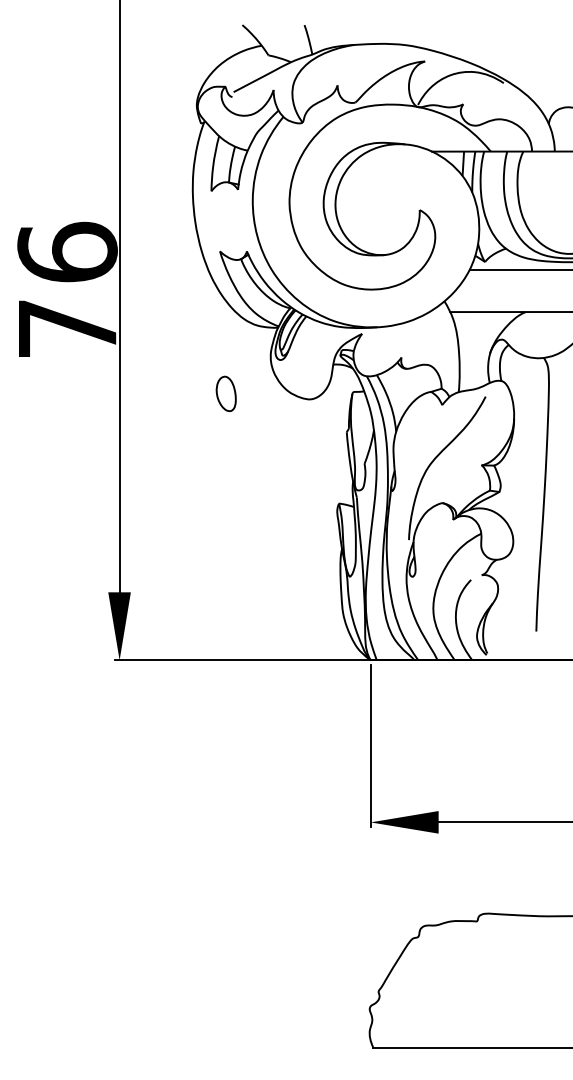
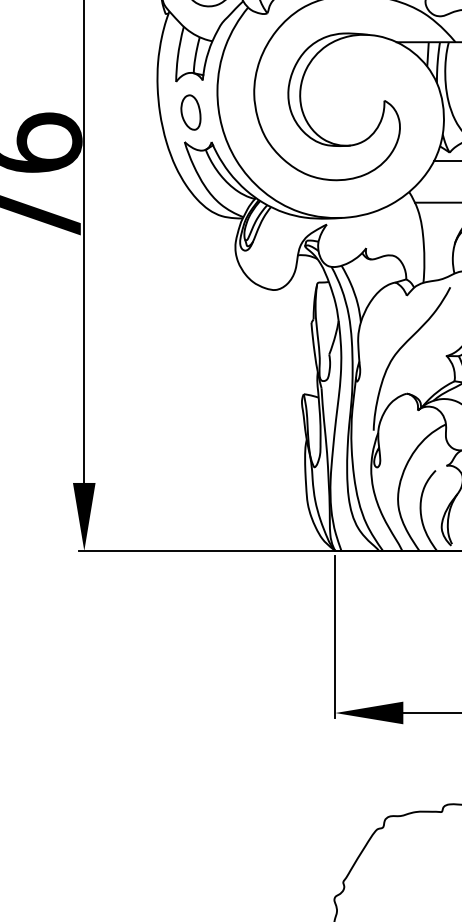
part: (225, 393) -> (190, 112), moved

